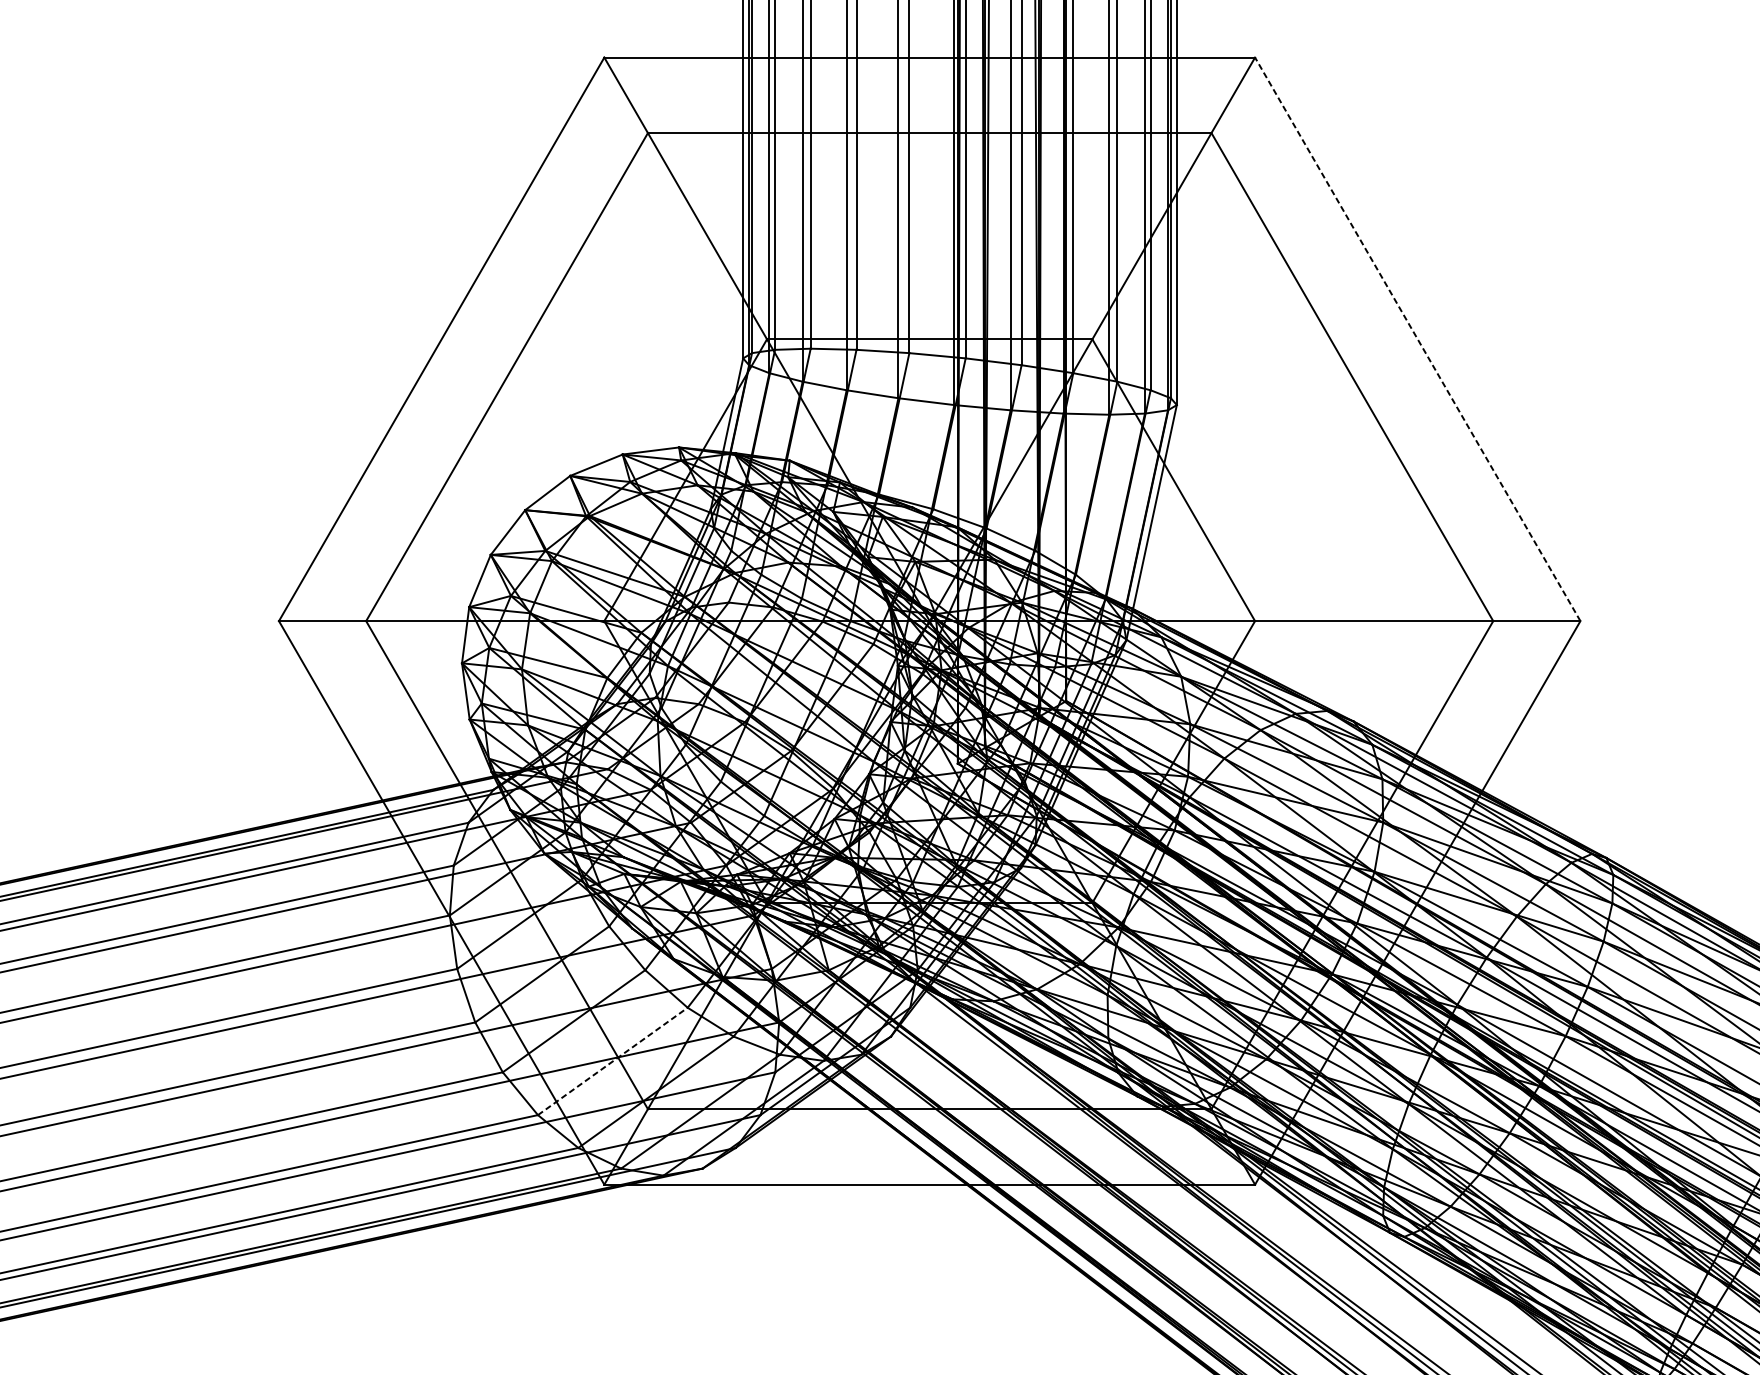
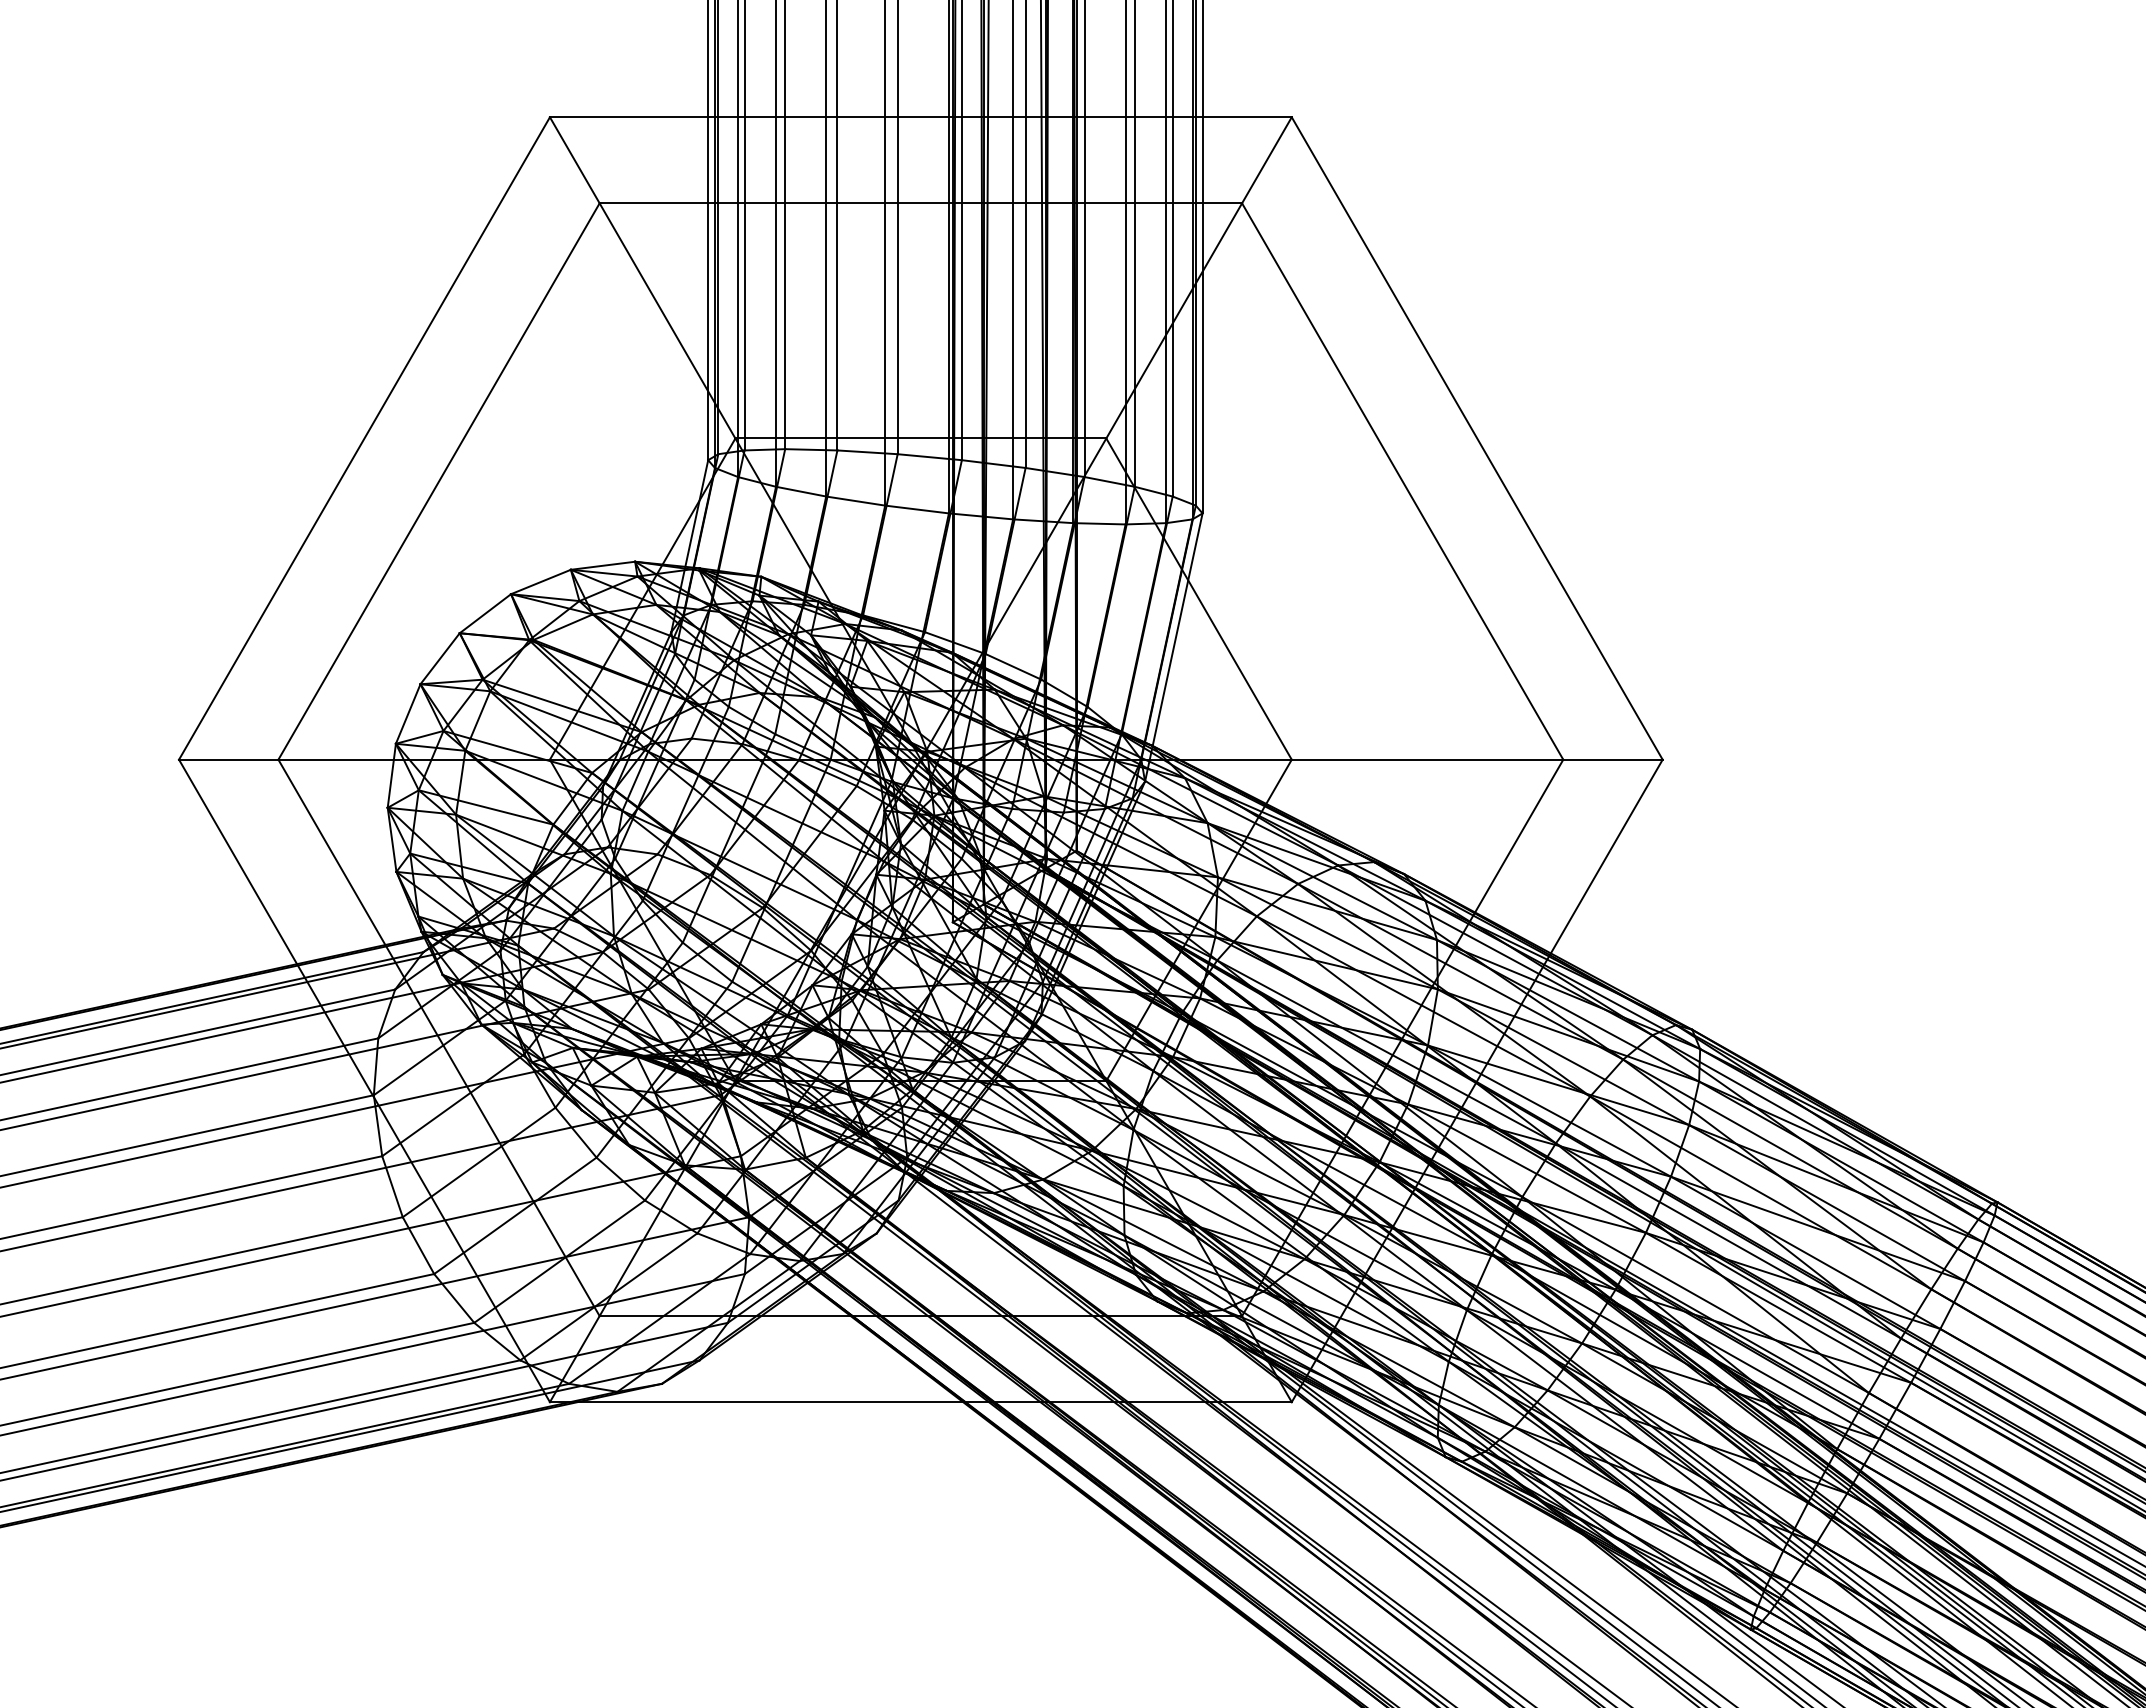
line: (1417, 339) -> (1477, 438), dashed -> solid
line: (613, 1061) -> (560, 1261), dashed -> solid

